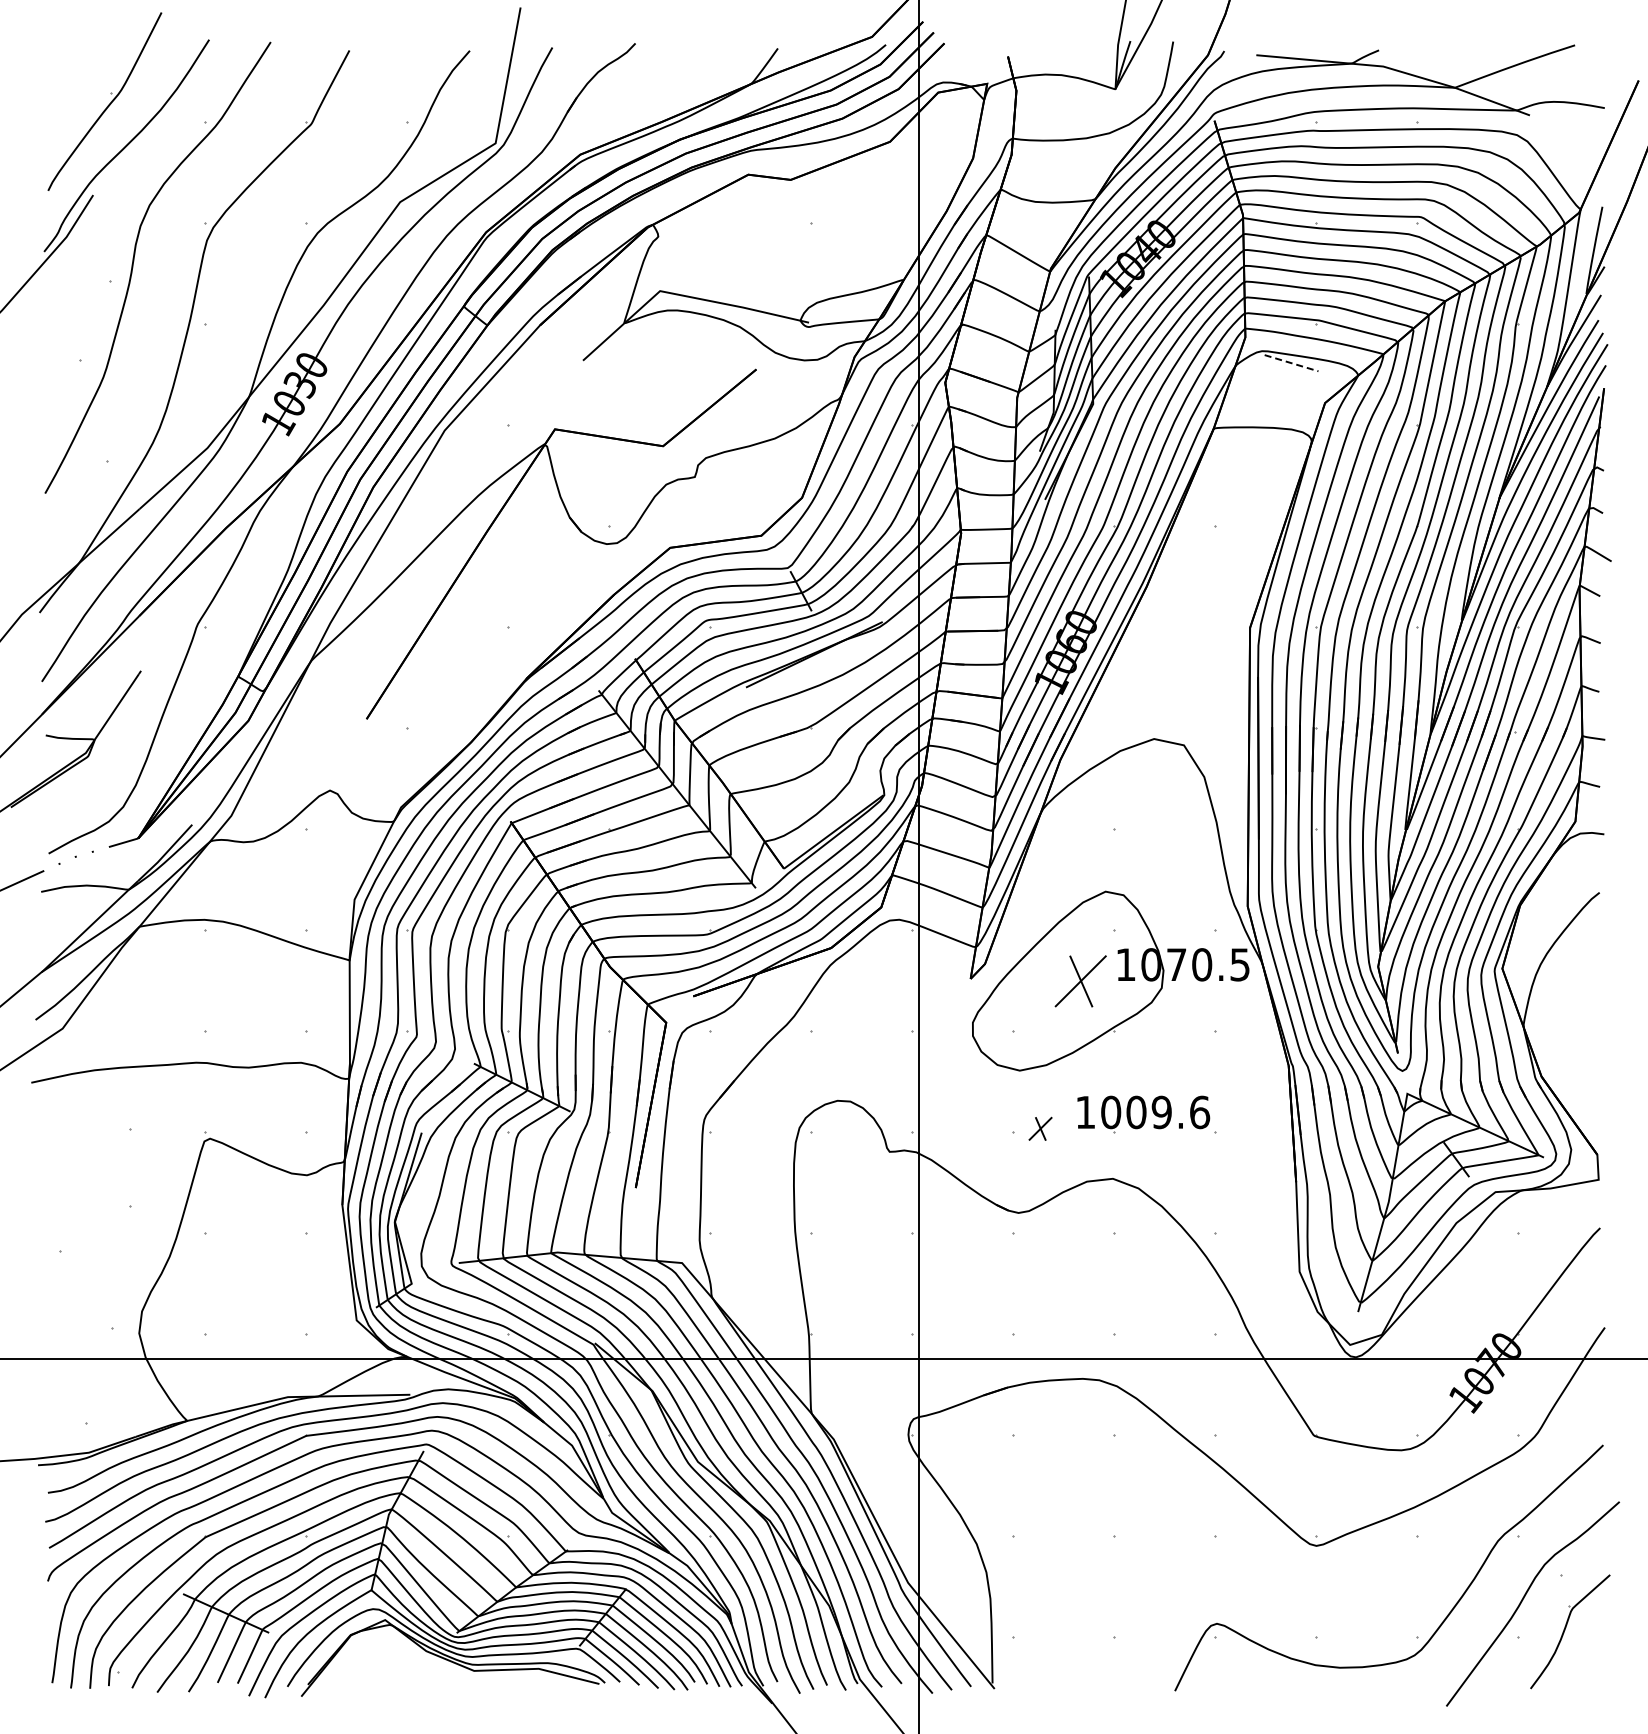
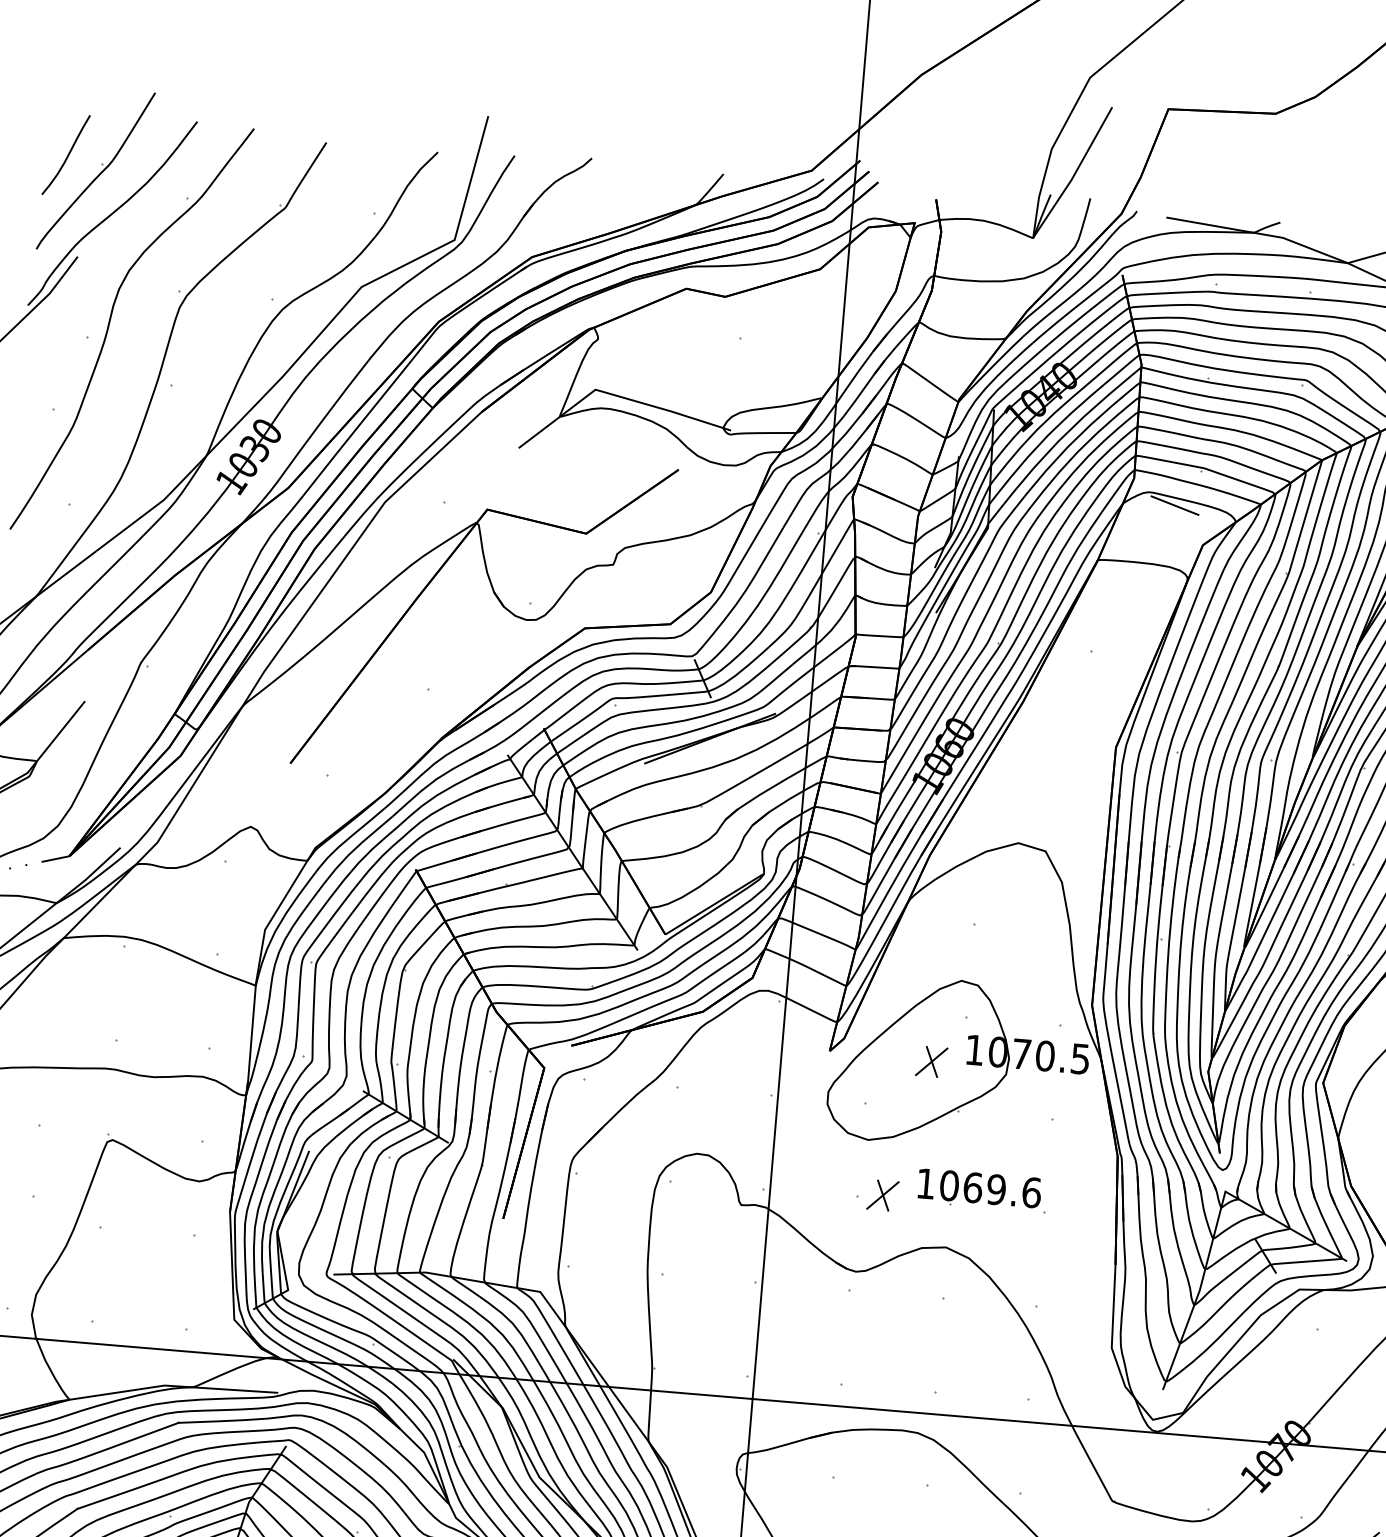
curve: (72, 88) -> (66, 156), added
line: (1292, 363) -> (1175, 505), dashed -> solid
part: (1080, 980) -> (931, 1061), size x0.62
text: (1136, 1111) -> (973, 1186), 1009.6 -> 1069.6
part: (1040, 1128) -> (882, 1195), size x1.43

